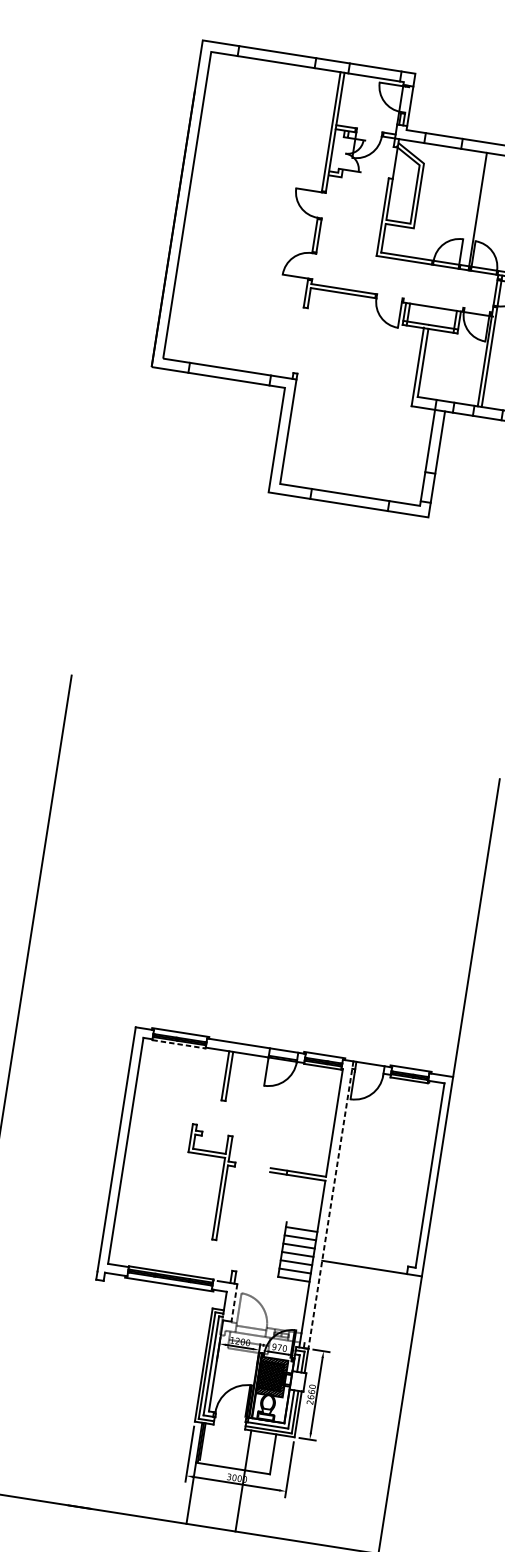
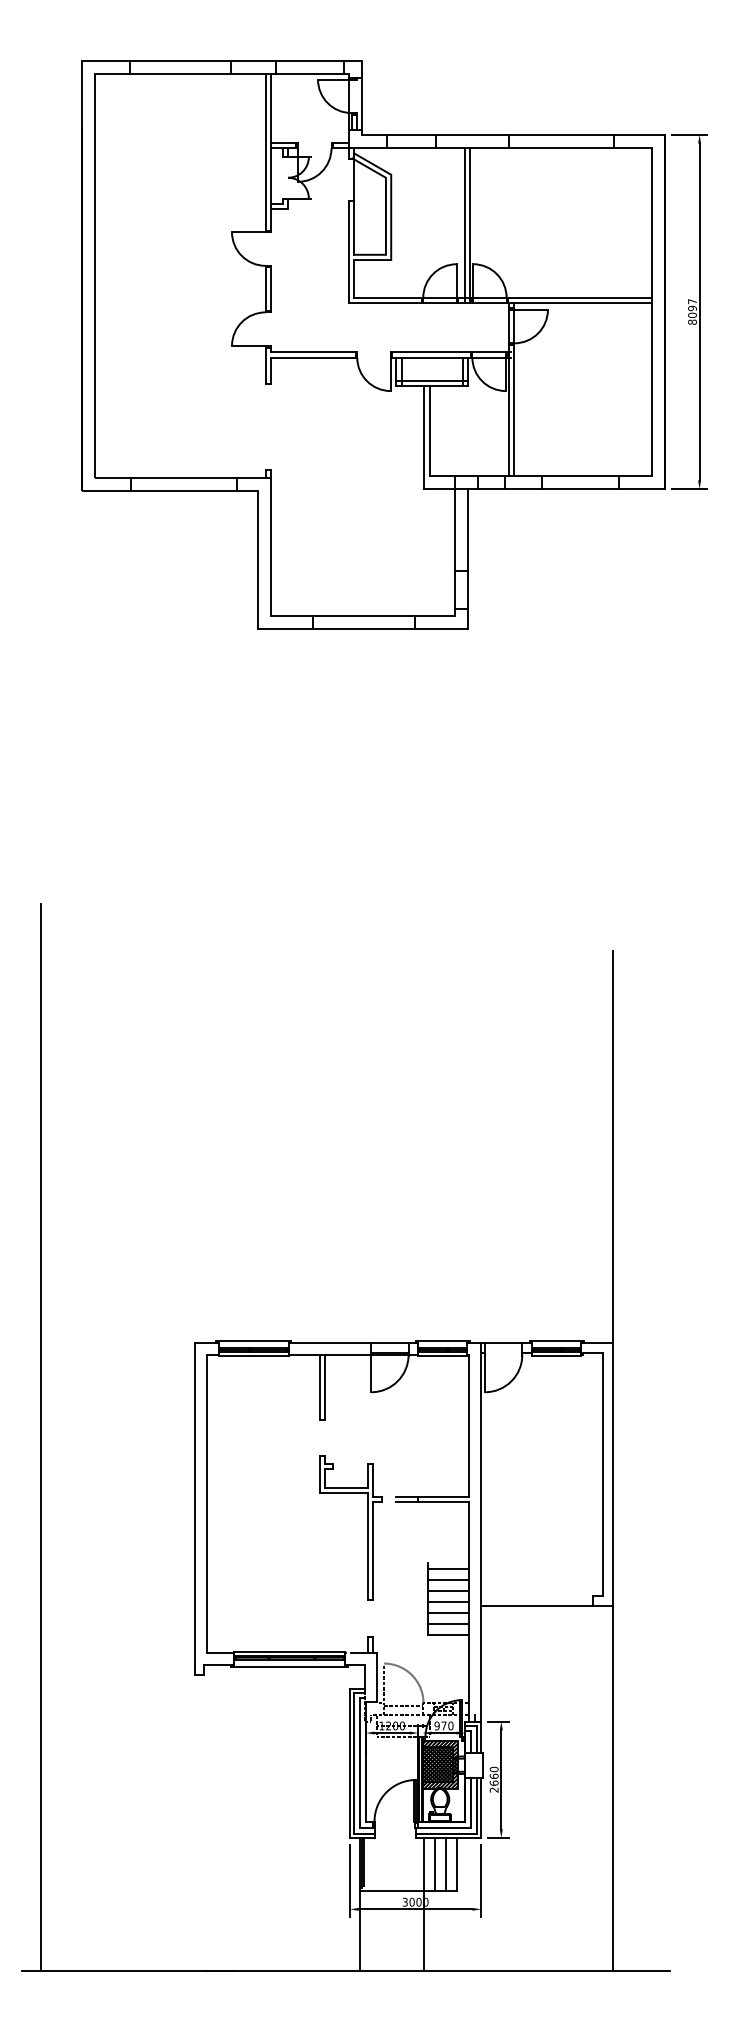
line: (473, 210) -> (464, 225), added
line: (447, 305) -> (450, 352), added
line: (179, 1044) -> (254, 1356), dashed -> solid
part: (220, 1184) -> (367, 1527), moved
line: (331, 1205) -> (481, 1532), dashed -> solid
line: (234, 1302) -> (376, 1677), dashed -> solid
line: (256, 1451) -> (435, 1863), added
line: (265, 1452) -> (446, 1863), added

